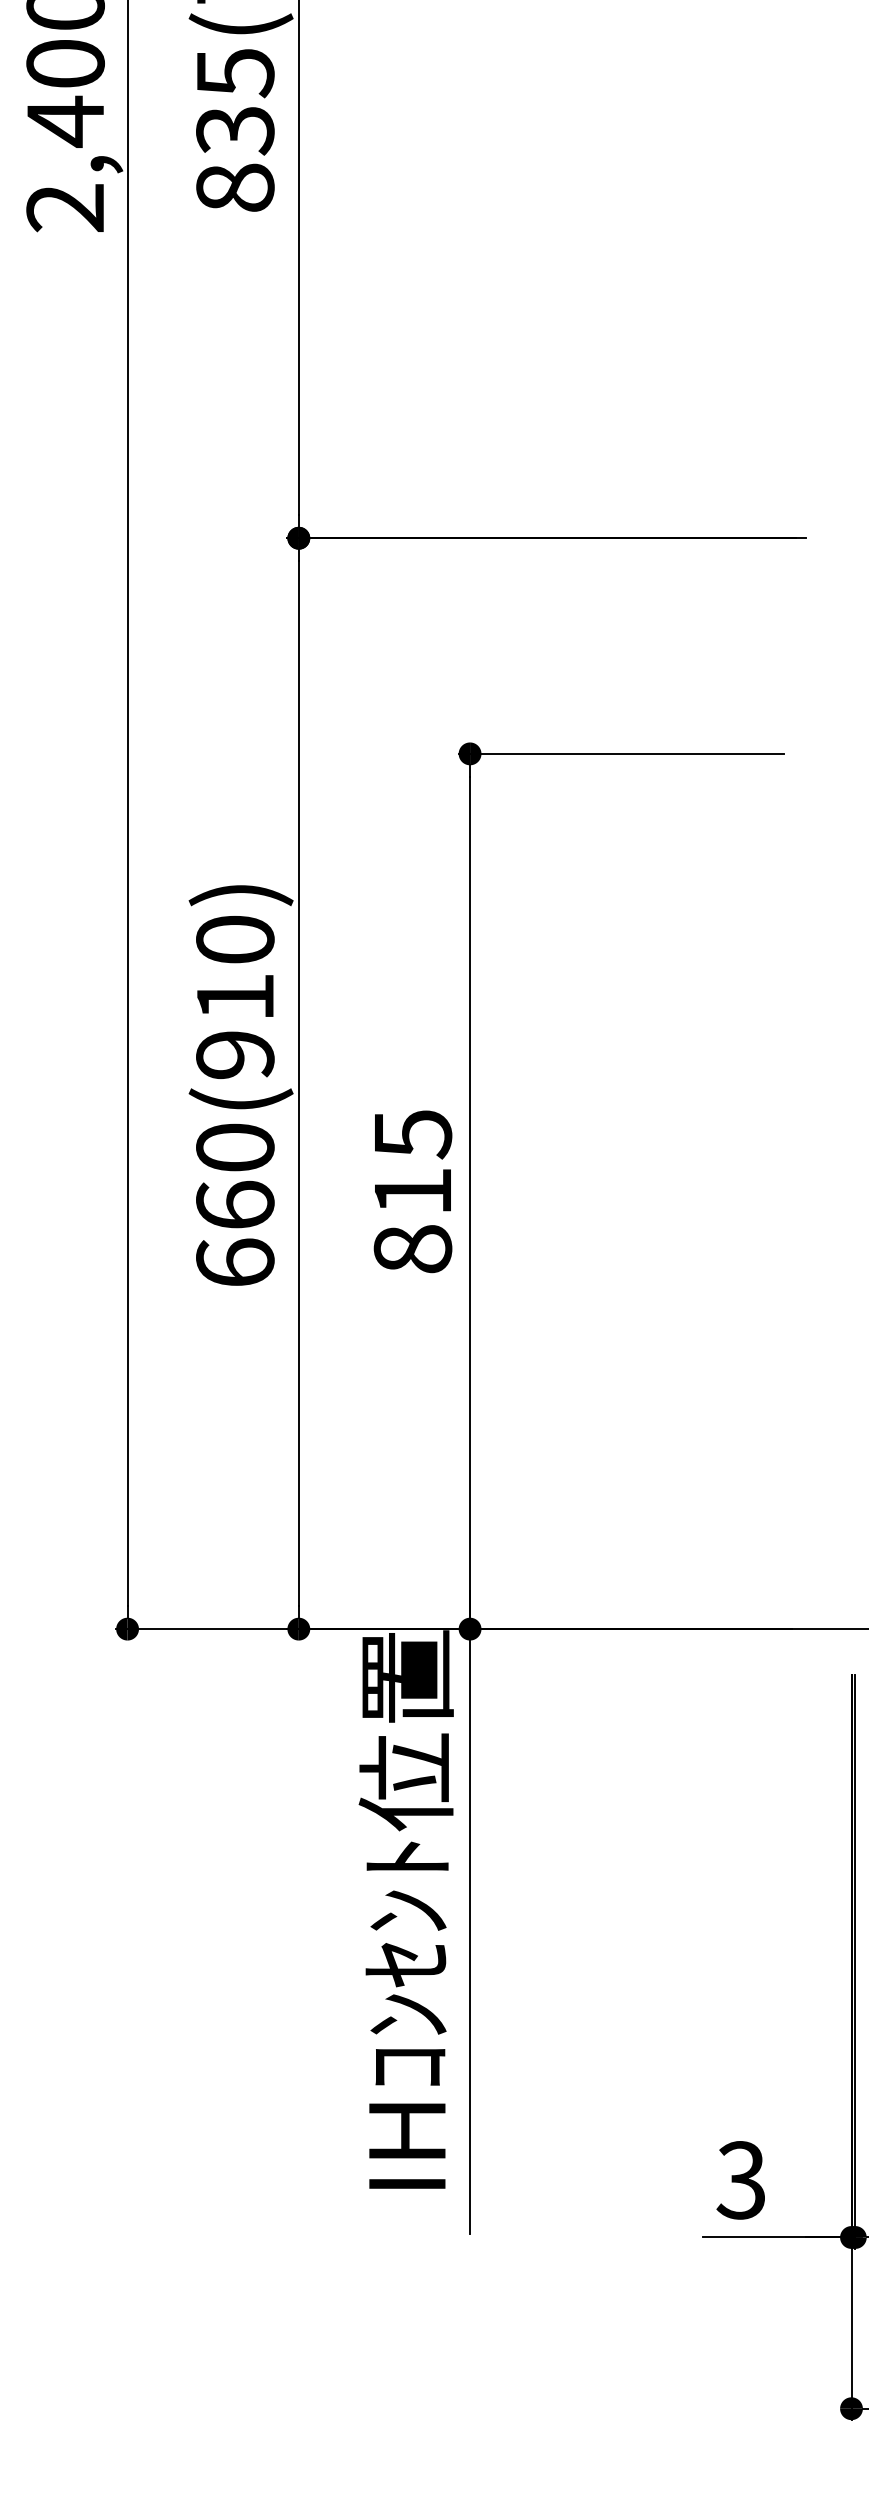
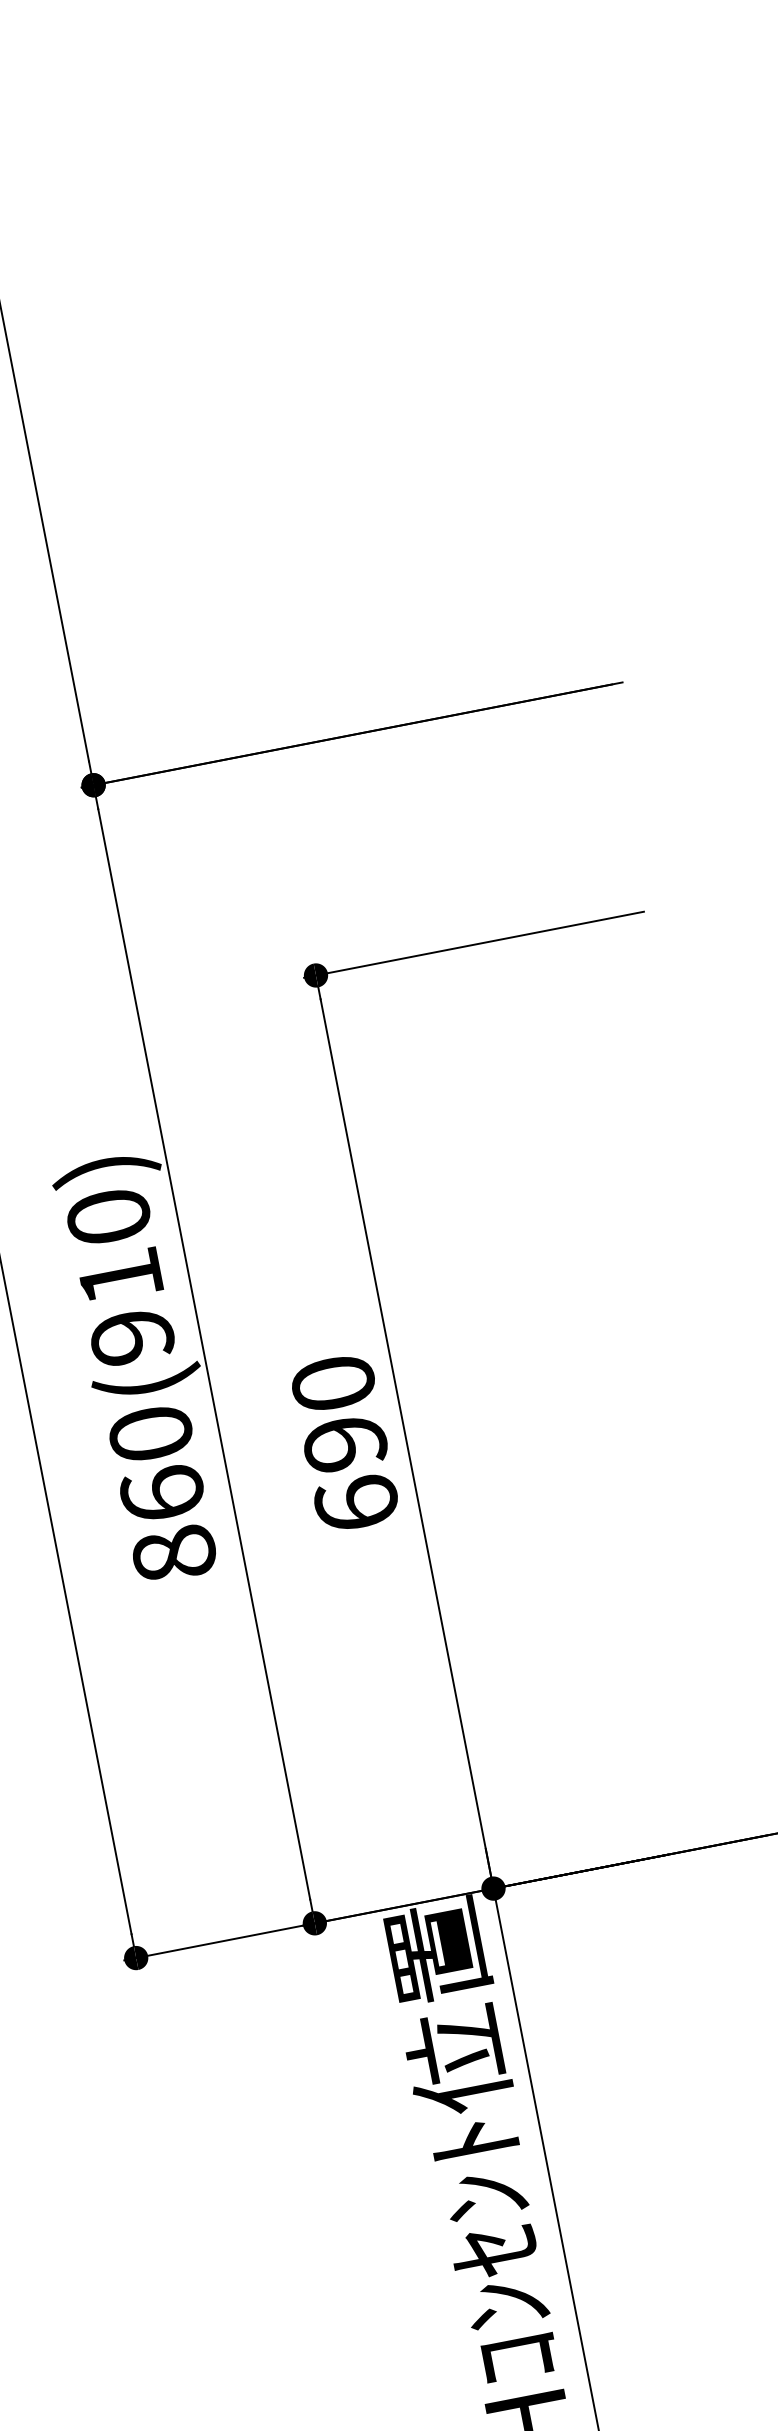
text: (412, 1191) -> (344, 1443), 815 -> 690
text: (235, 1262) -> (174, 1553), 660(910) -> 860(910)

